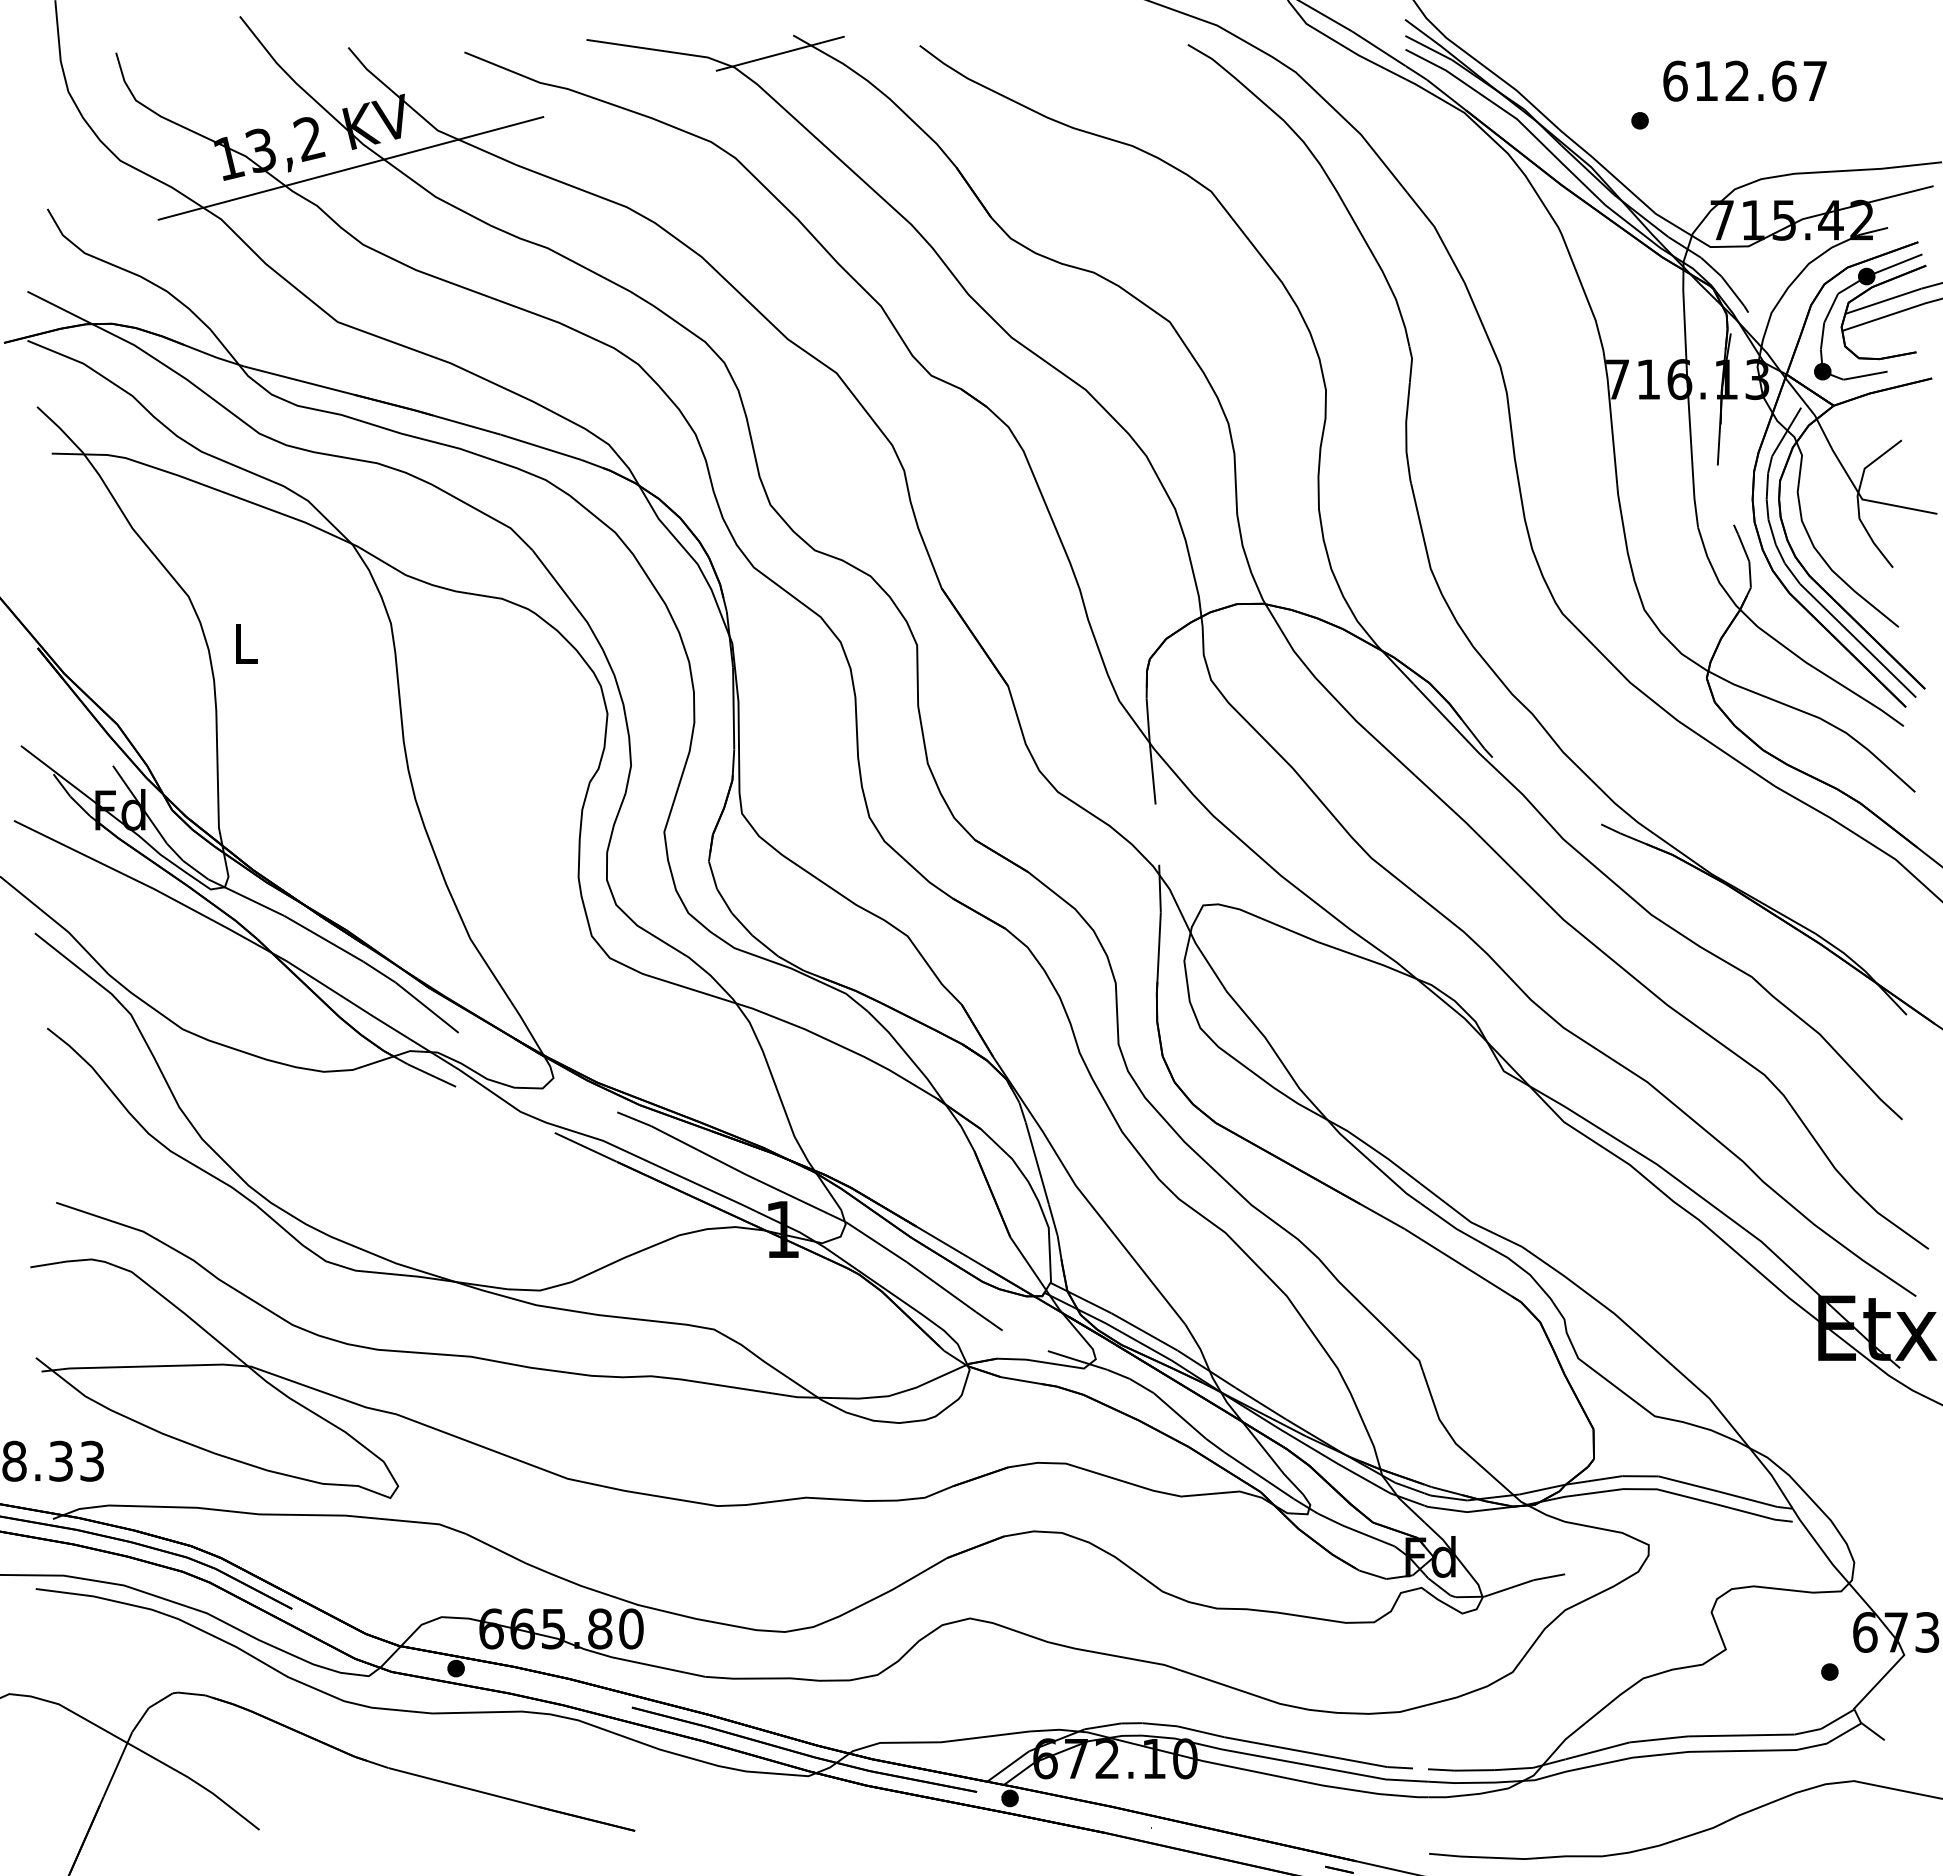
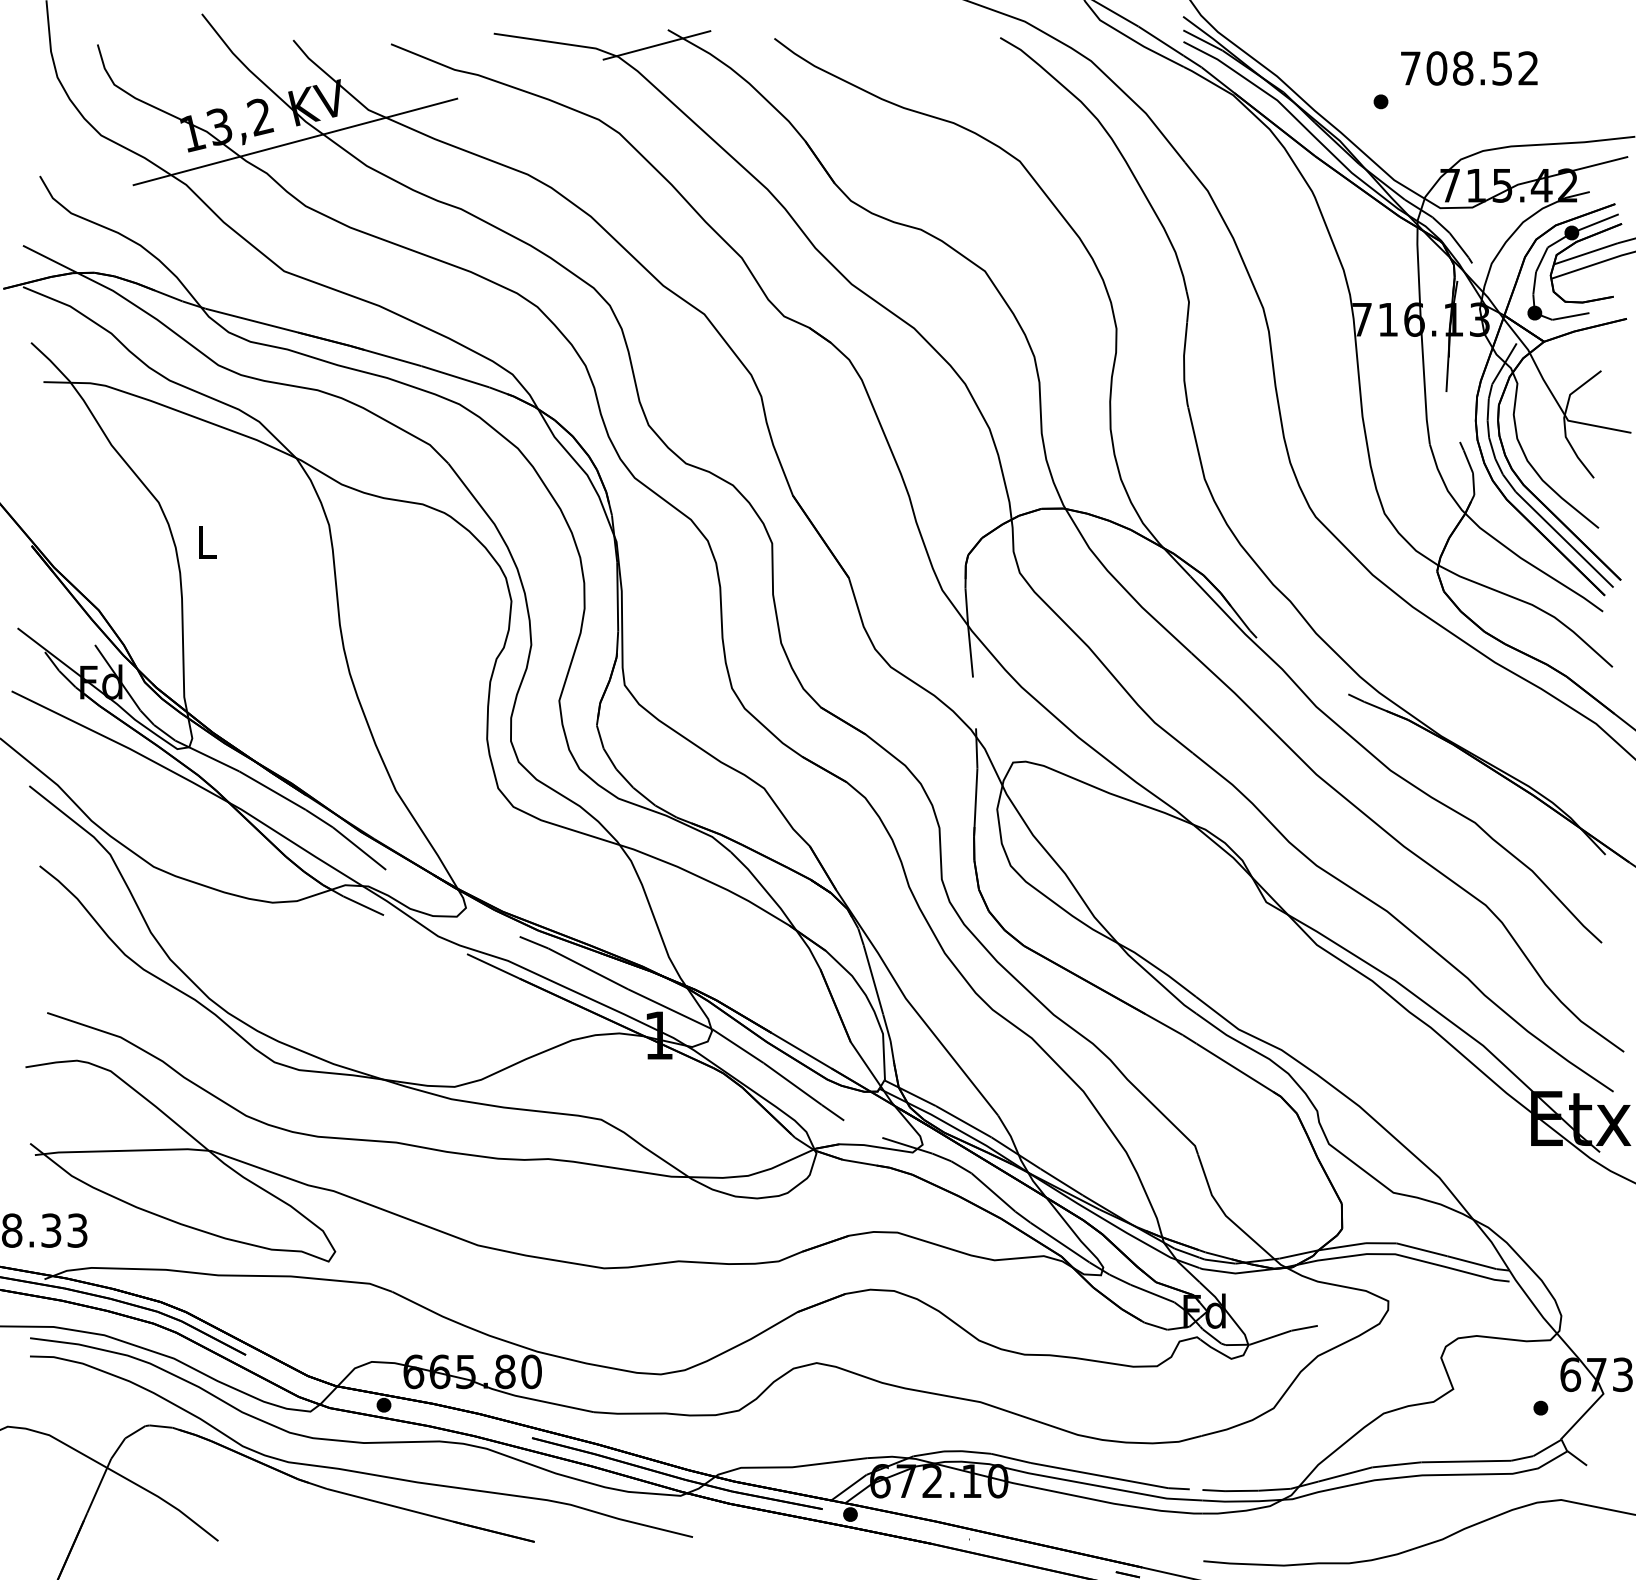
text: (1744, 80) -> (1468, 67), 612.67 -> 708.52
curve: (423, 1746) -> (356, 1470), added

